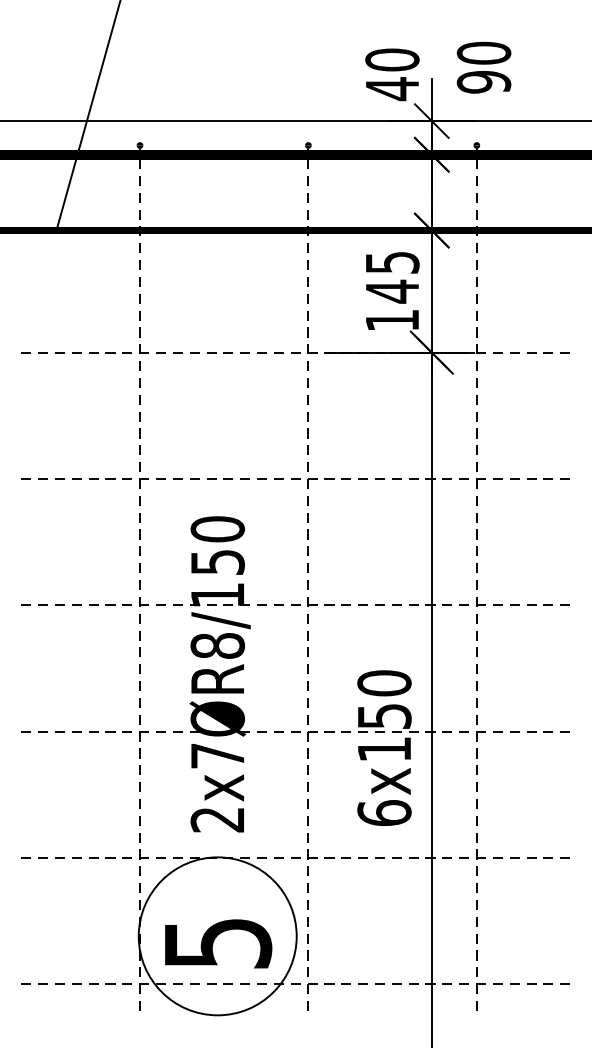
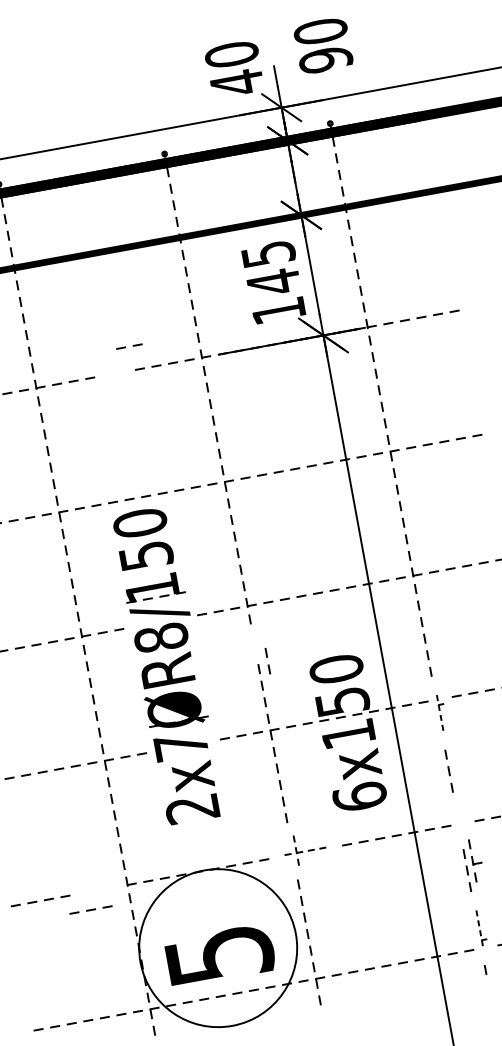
line: (216, 352) -> (125, 347), moved
line: (307, 640) -> (266, 657), moved
part: (219, 674) -> (168, 665), moved
part: (480, 744) -> (442, 712), size x0.6
part: (320, 854) -> (304, 849), size x0.7
part: (480, 854) -> (476, 860), moved
line: (110, 857) -> (90, 909), moved
part: (480, 963) -> (481, 927), size x0.6

